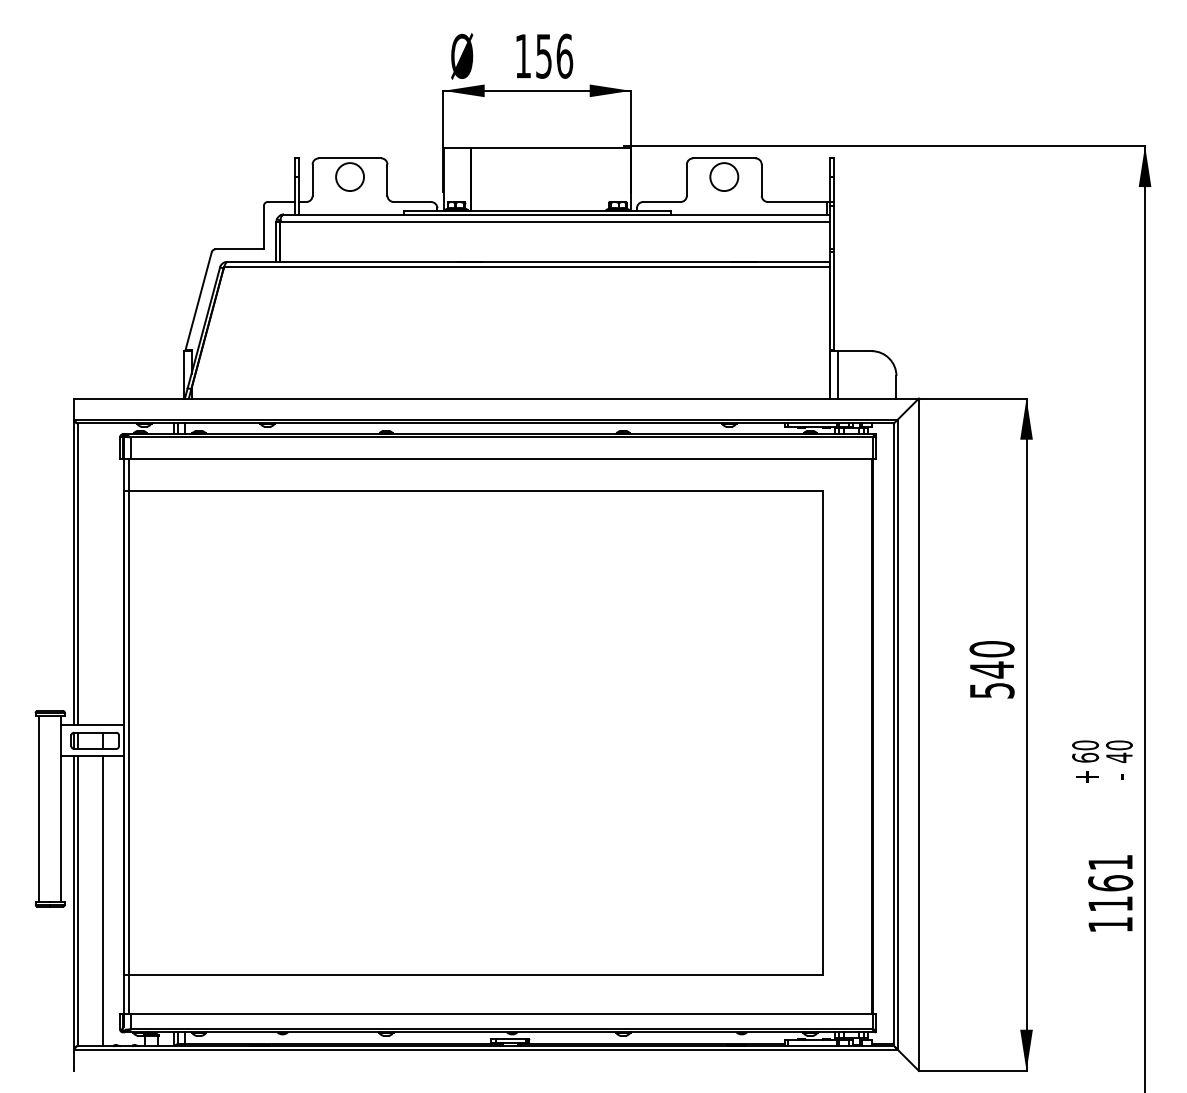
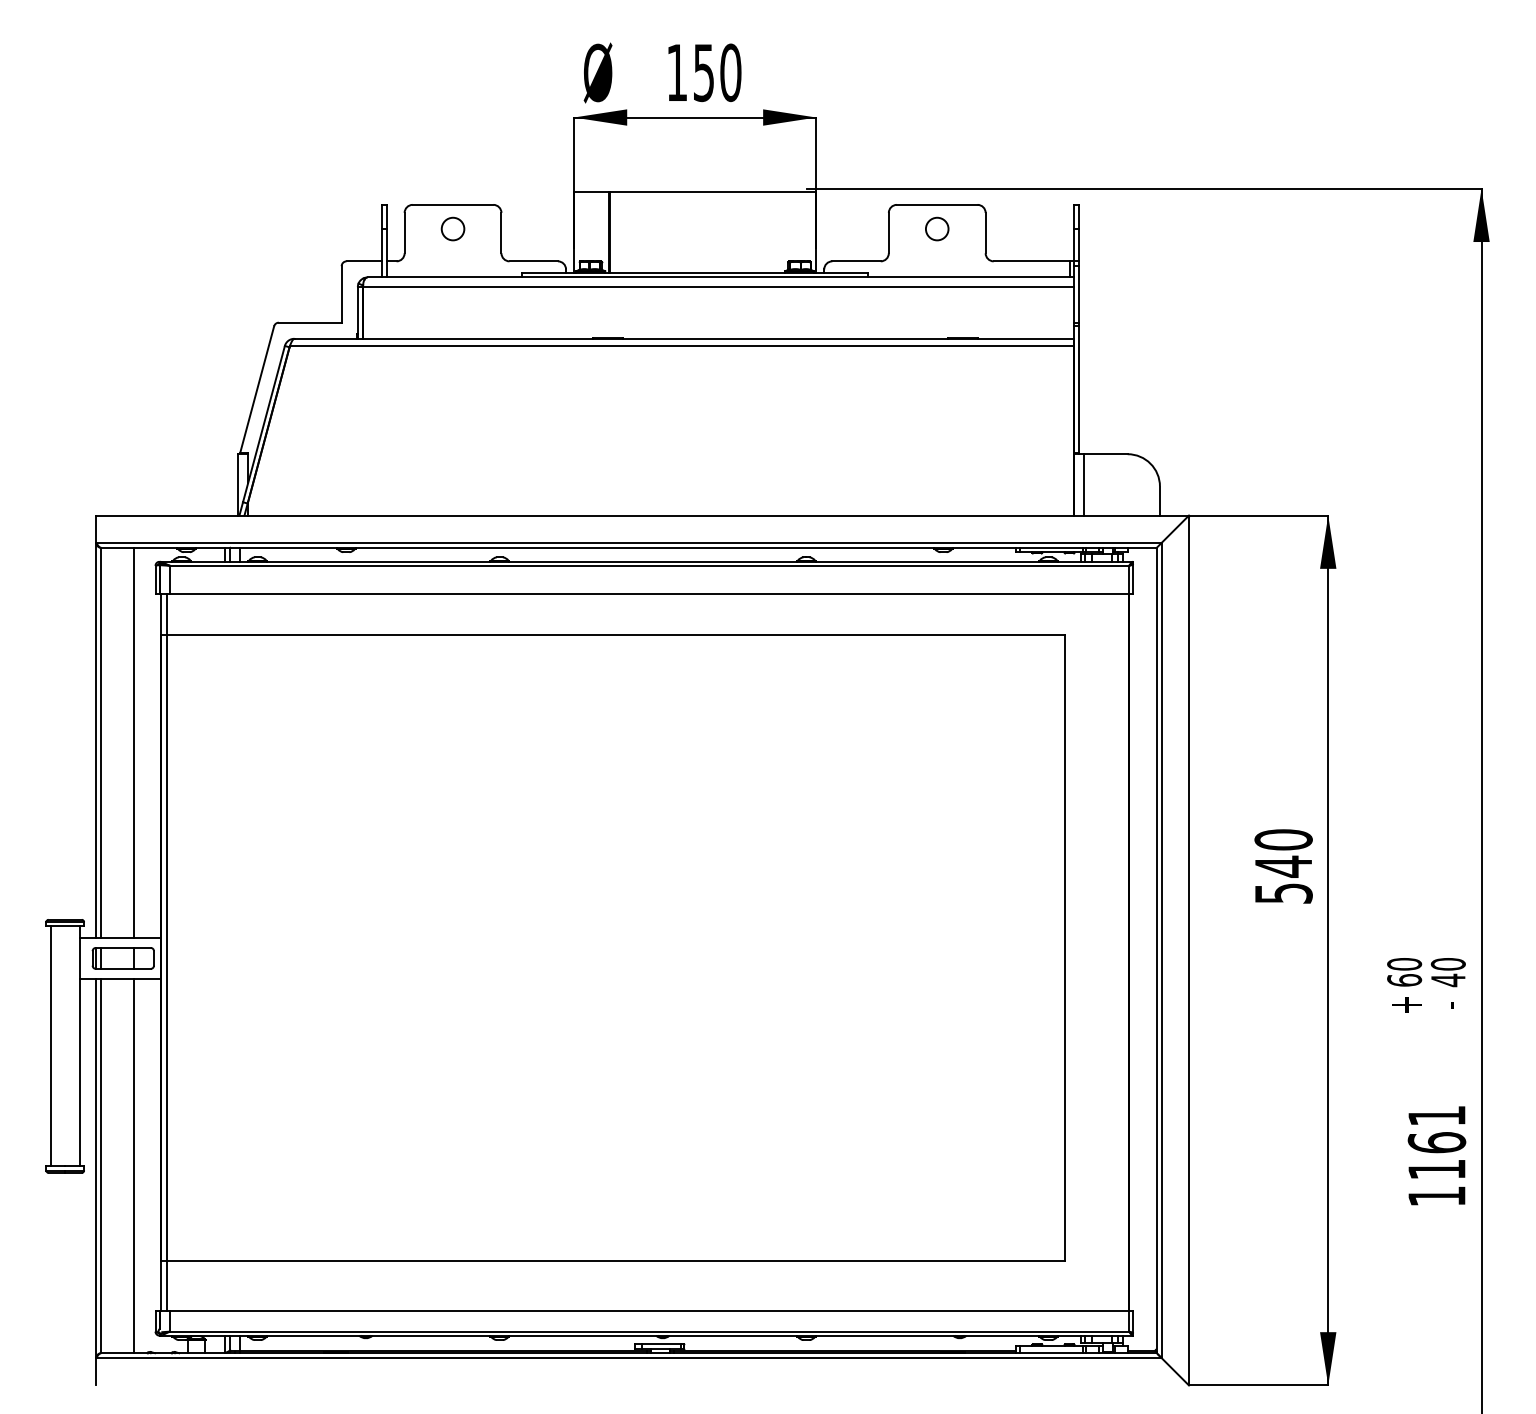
text: (564, 55) -> (730, 71), 156 -> 150
circle: (349, 176) -> (452, 228), size x0.62
circle: (724, 176) -> (937, 228), size x0.62
line: (103, 574) -> (134, 743), added

